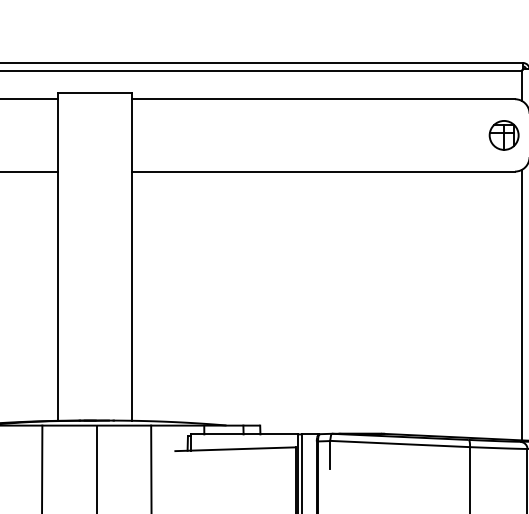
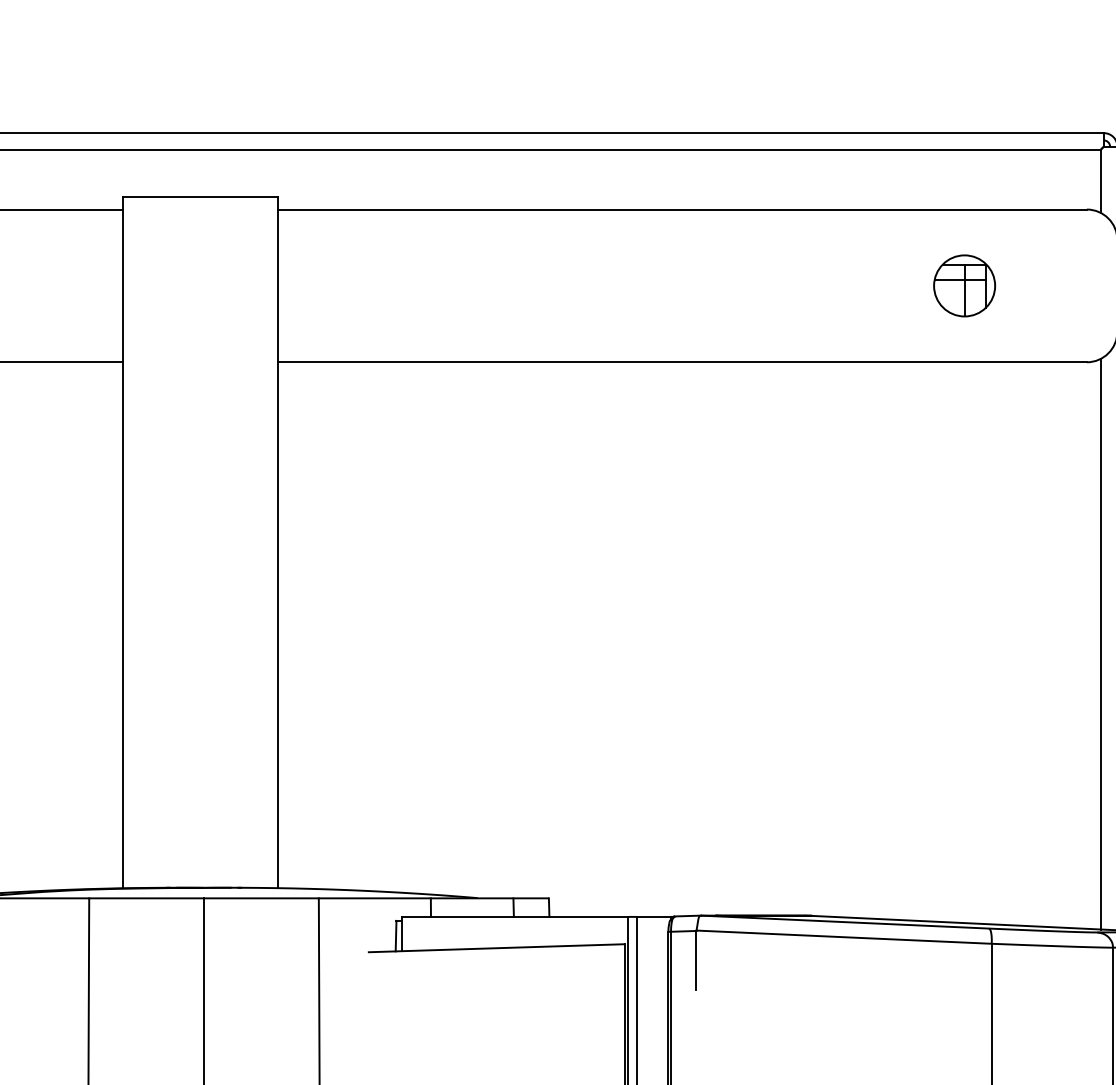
part: (503, 135) -> (963, 286), moved

